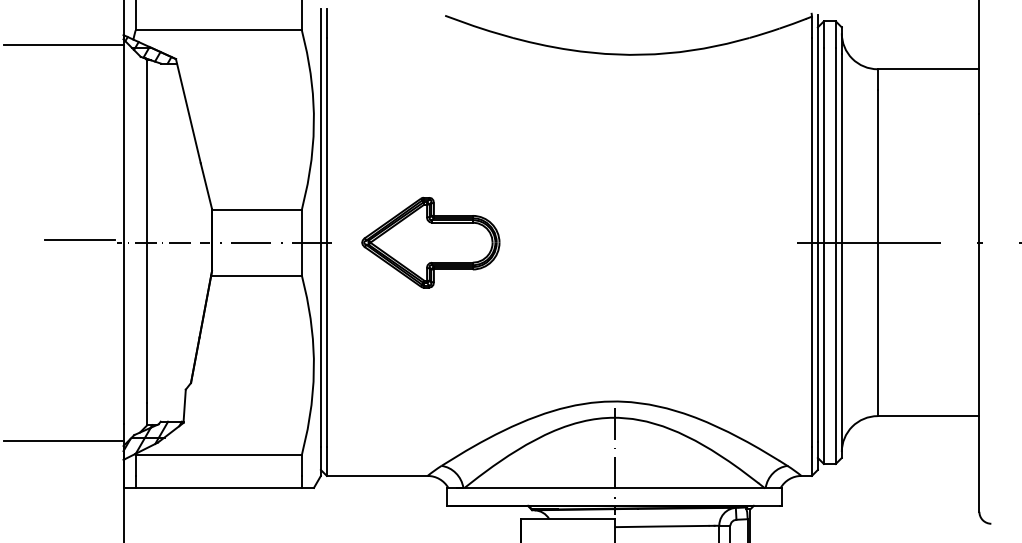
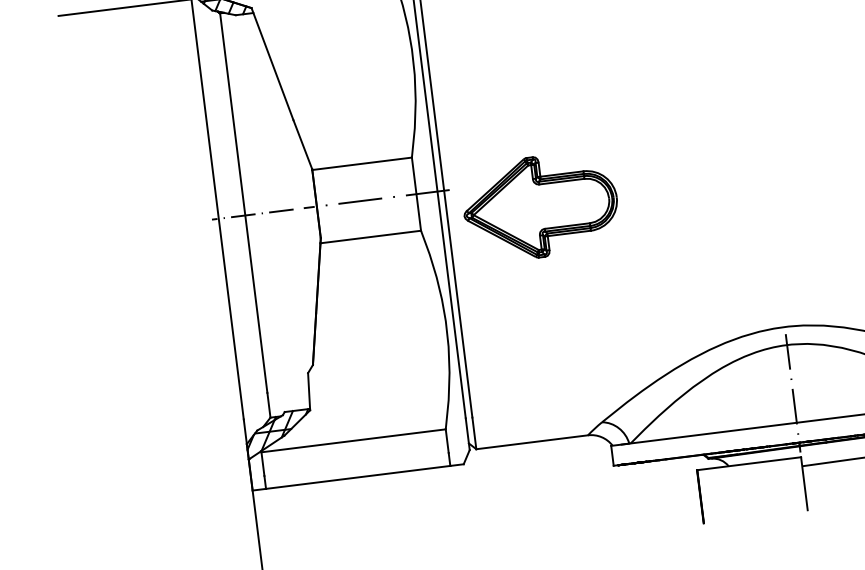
line: (79, 239) -> (169, 221), removed
part: (430, 242) -> (540, 206), moved
line: (63, 440) -> (179, 446), removed

